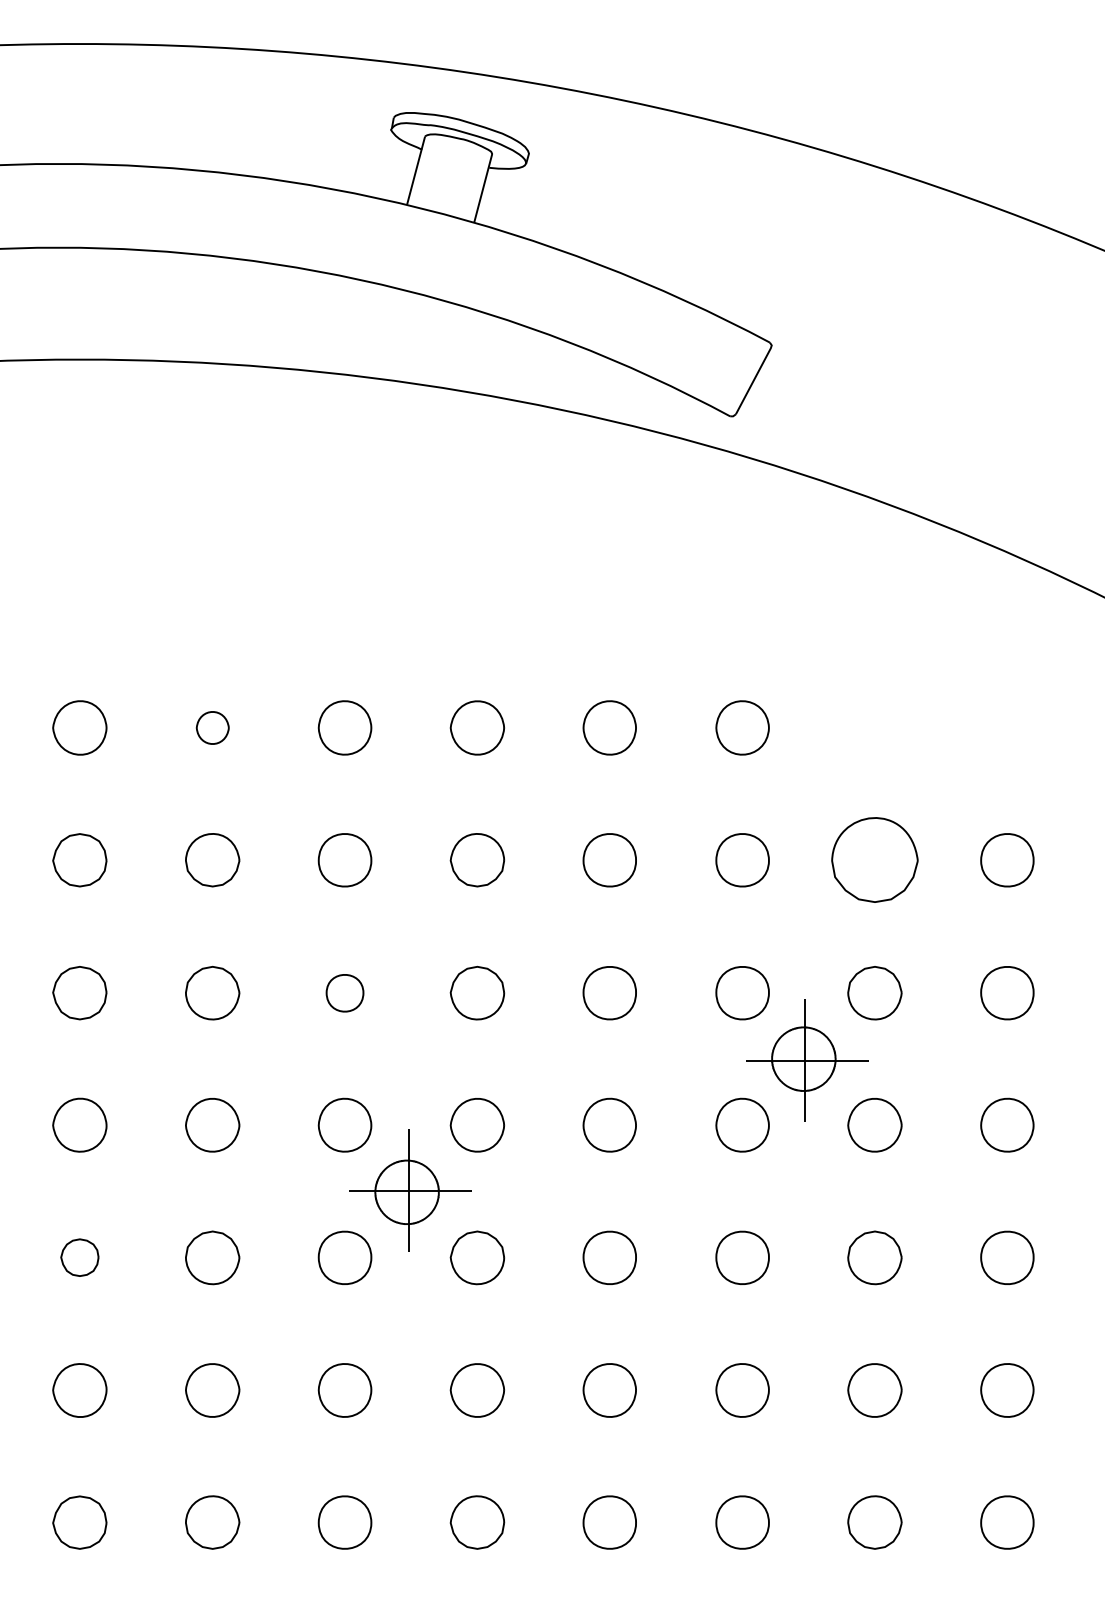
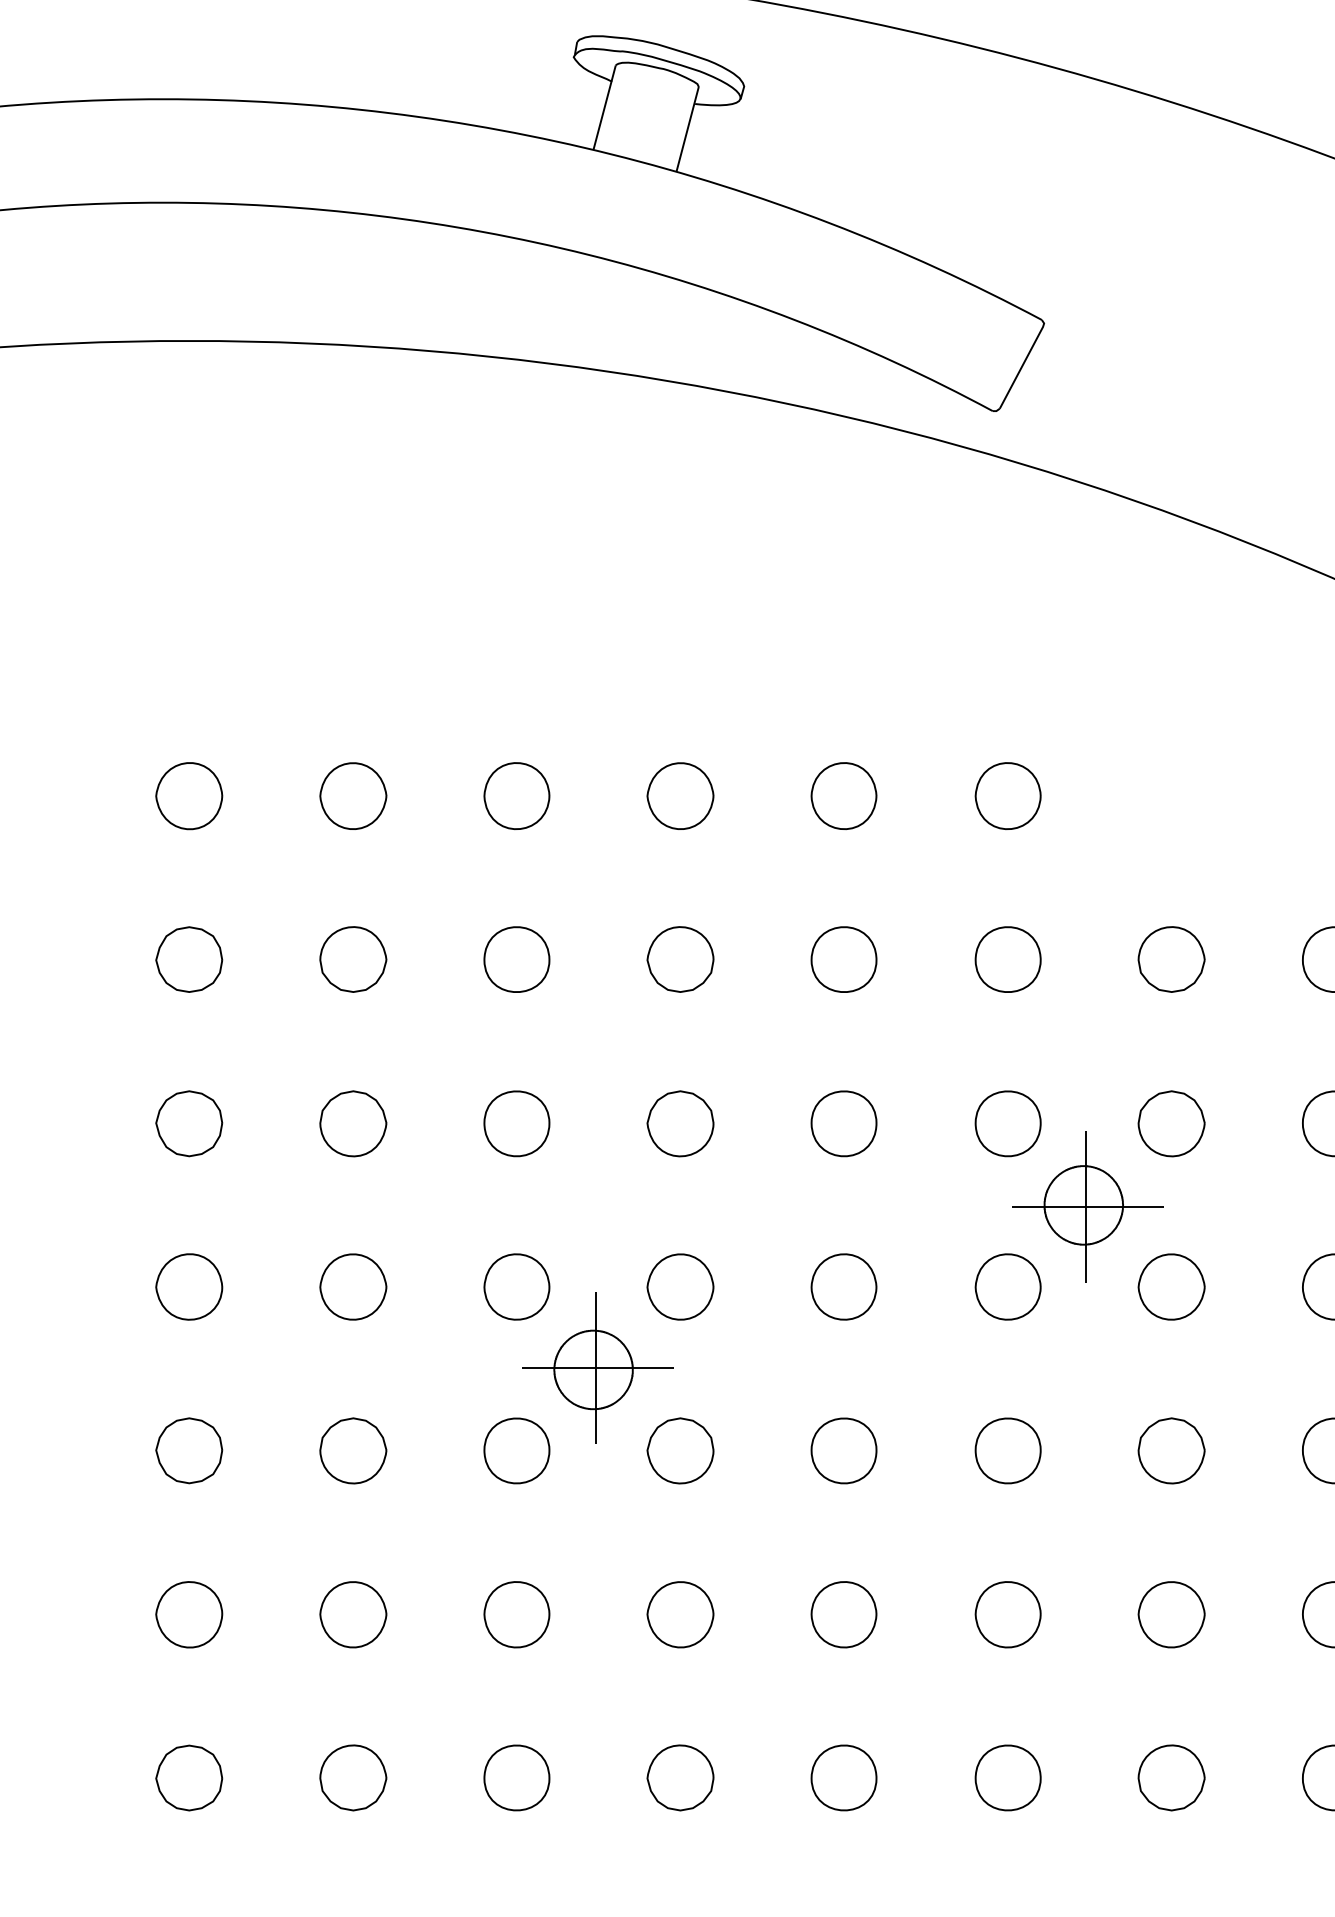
part: (212, 727) -> (353, 795), size x1.67
part: (874, 860) -> (1171, 959), size x0.62
part: (344, 993) -> (516, 1124), size x1.43
part: (79, 1257) -> (188, 1450), size x1.43

